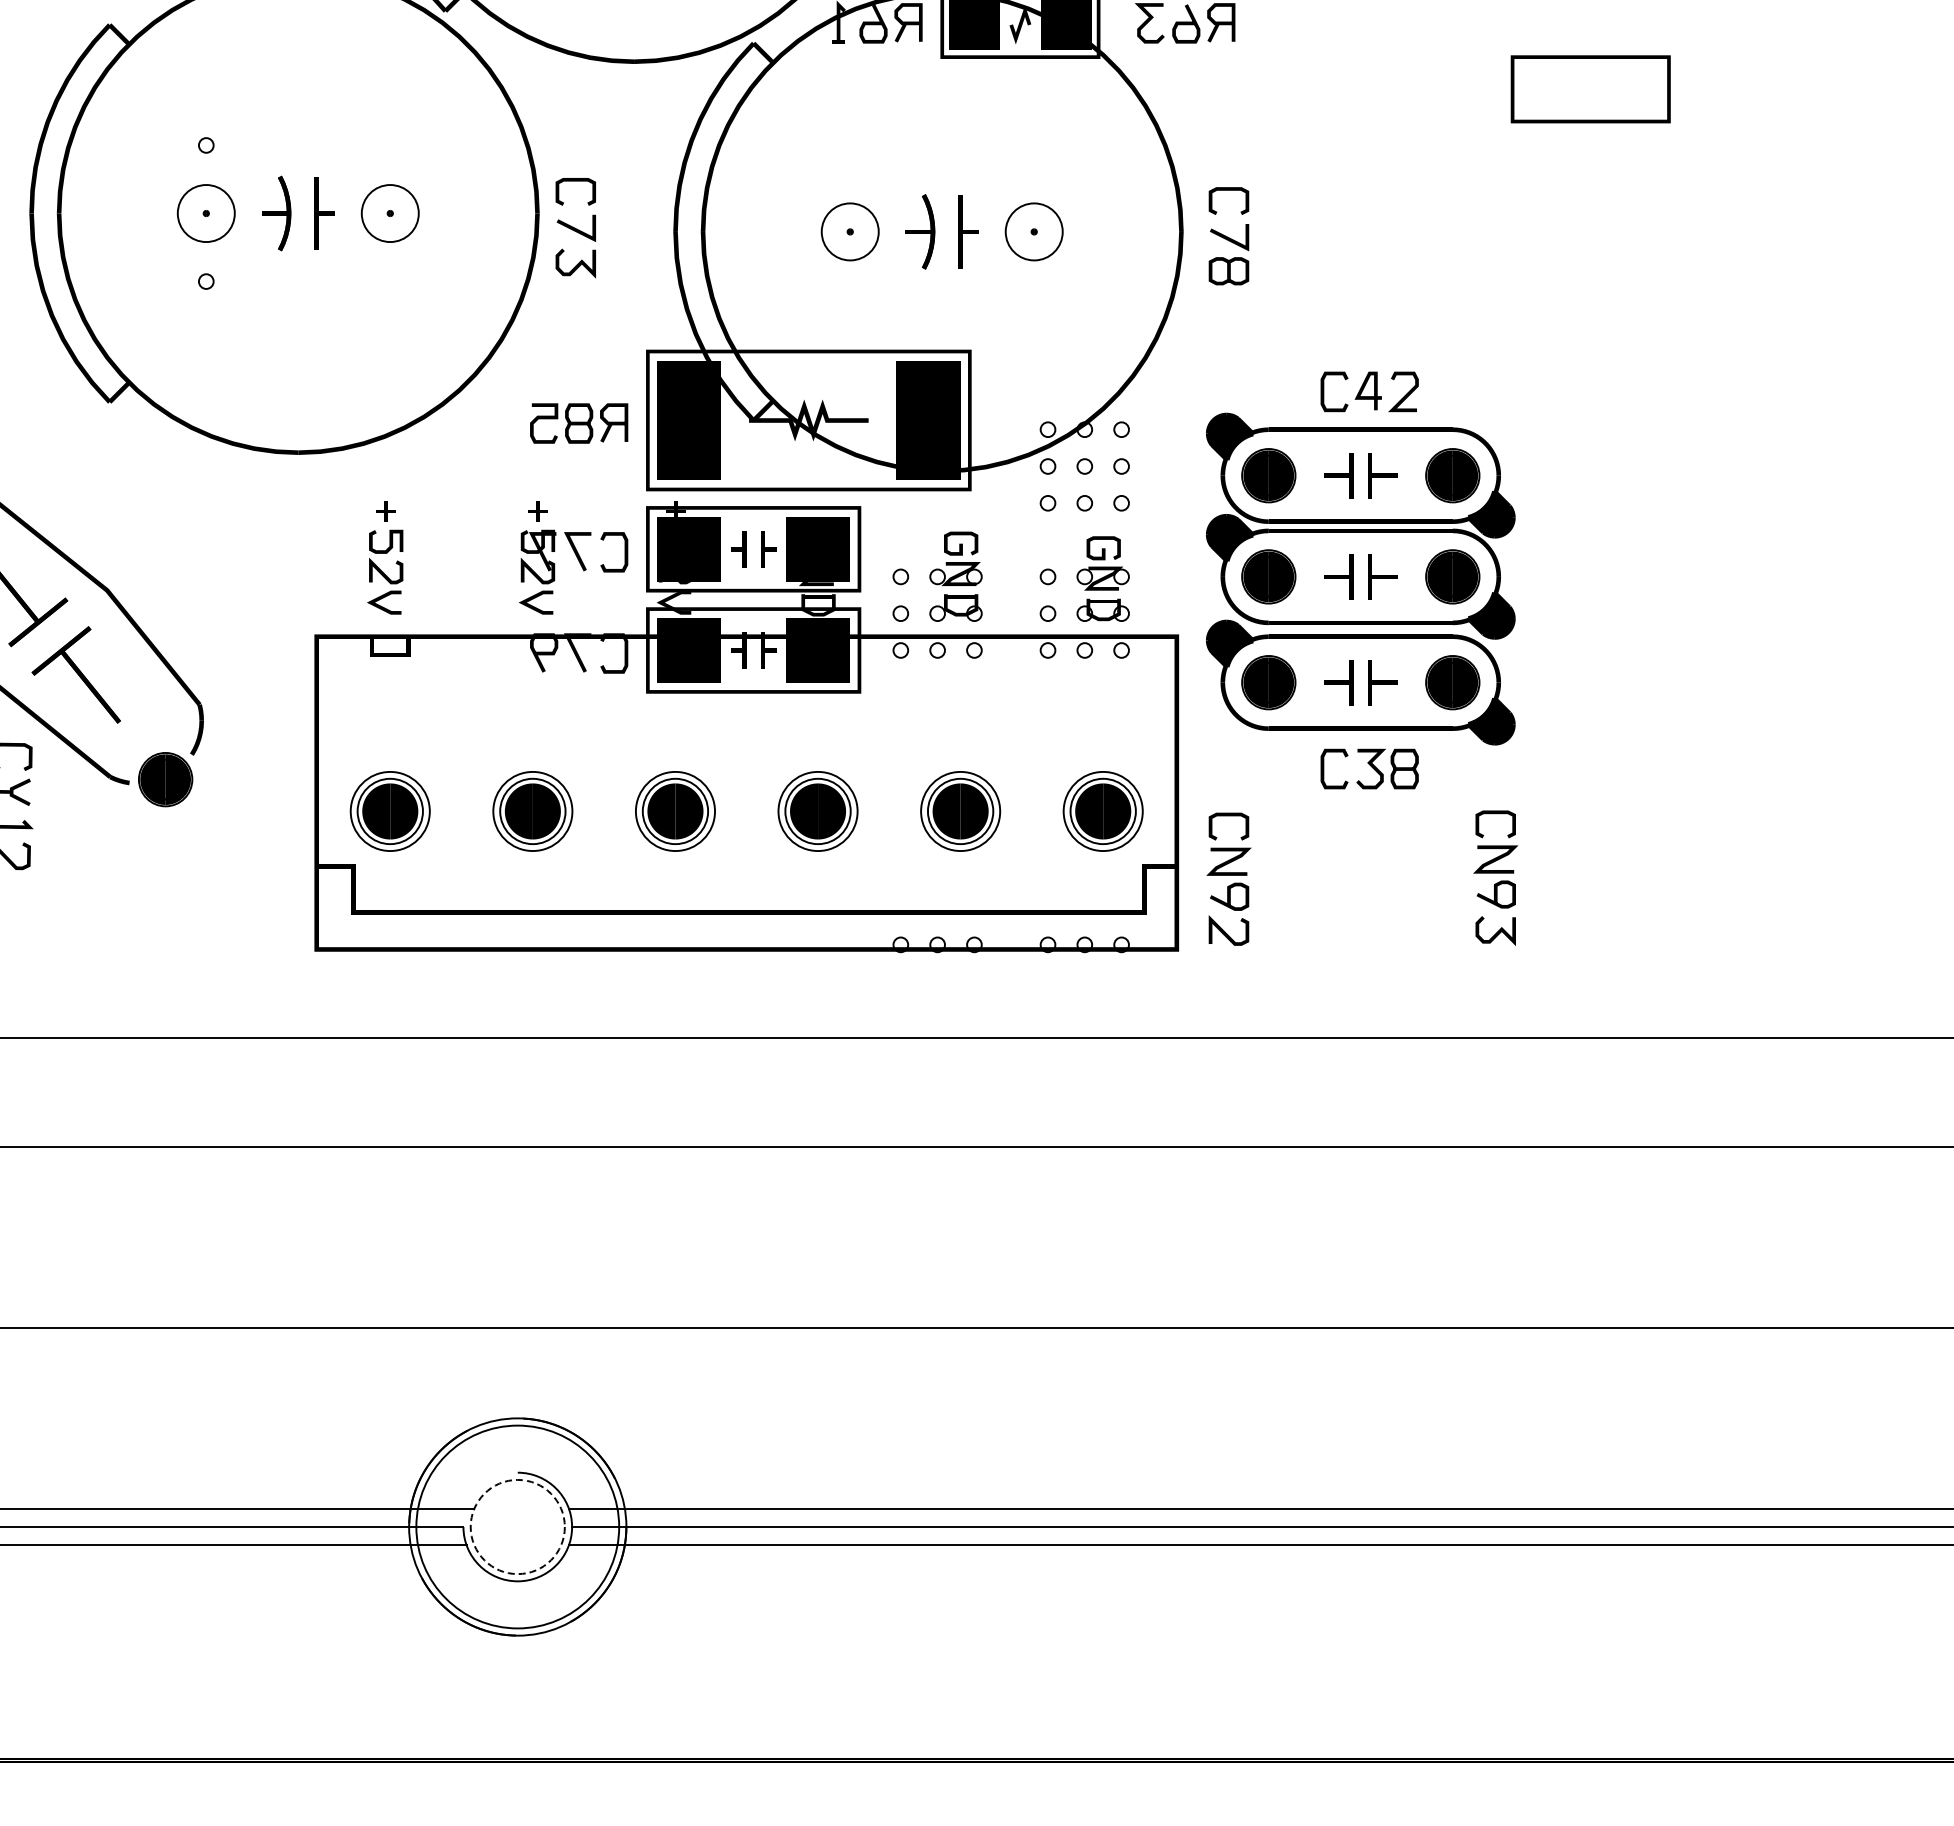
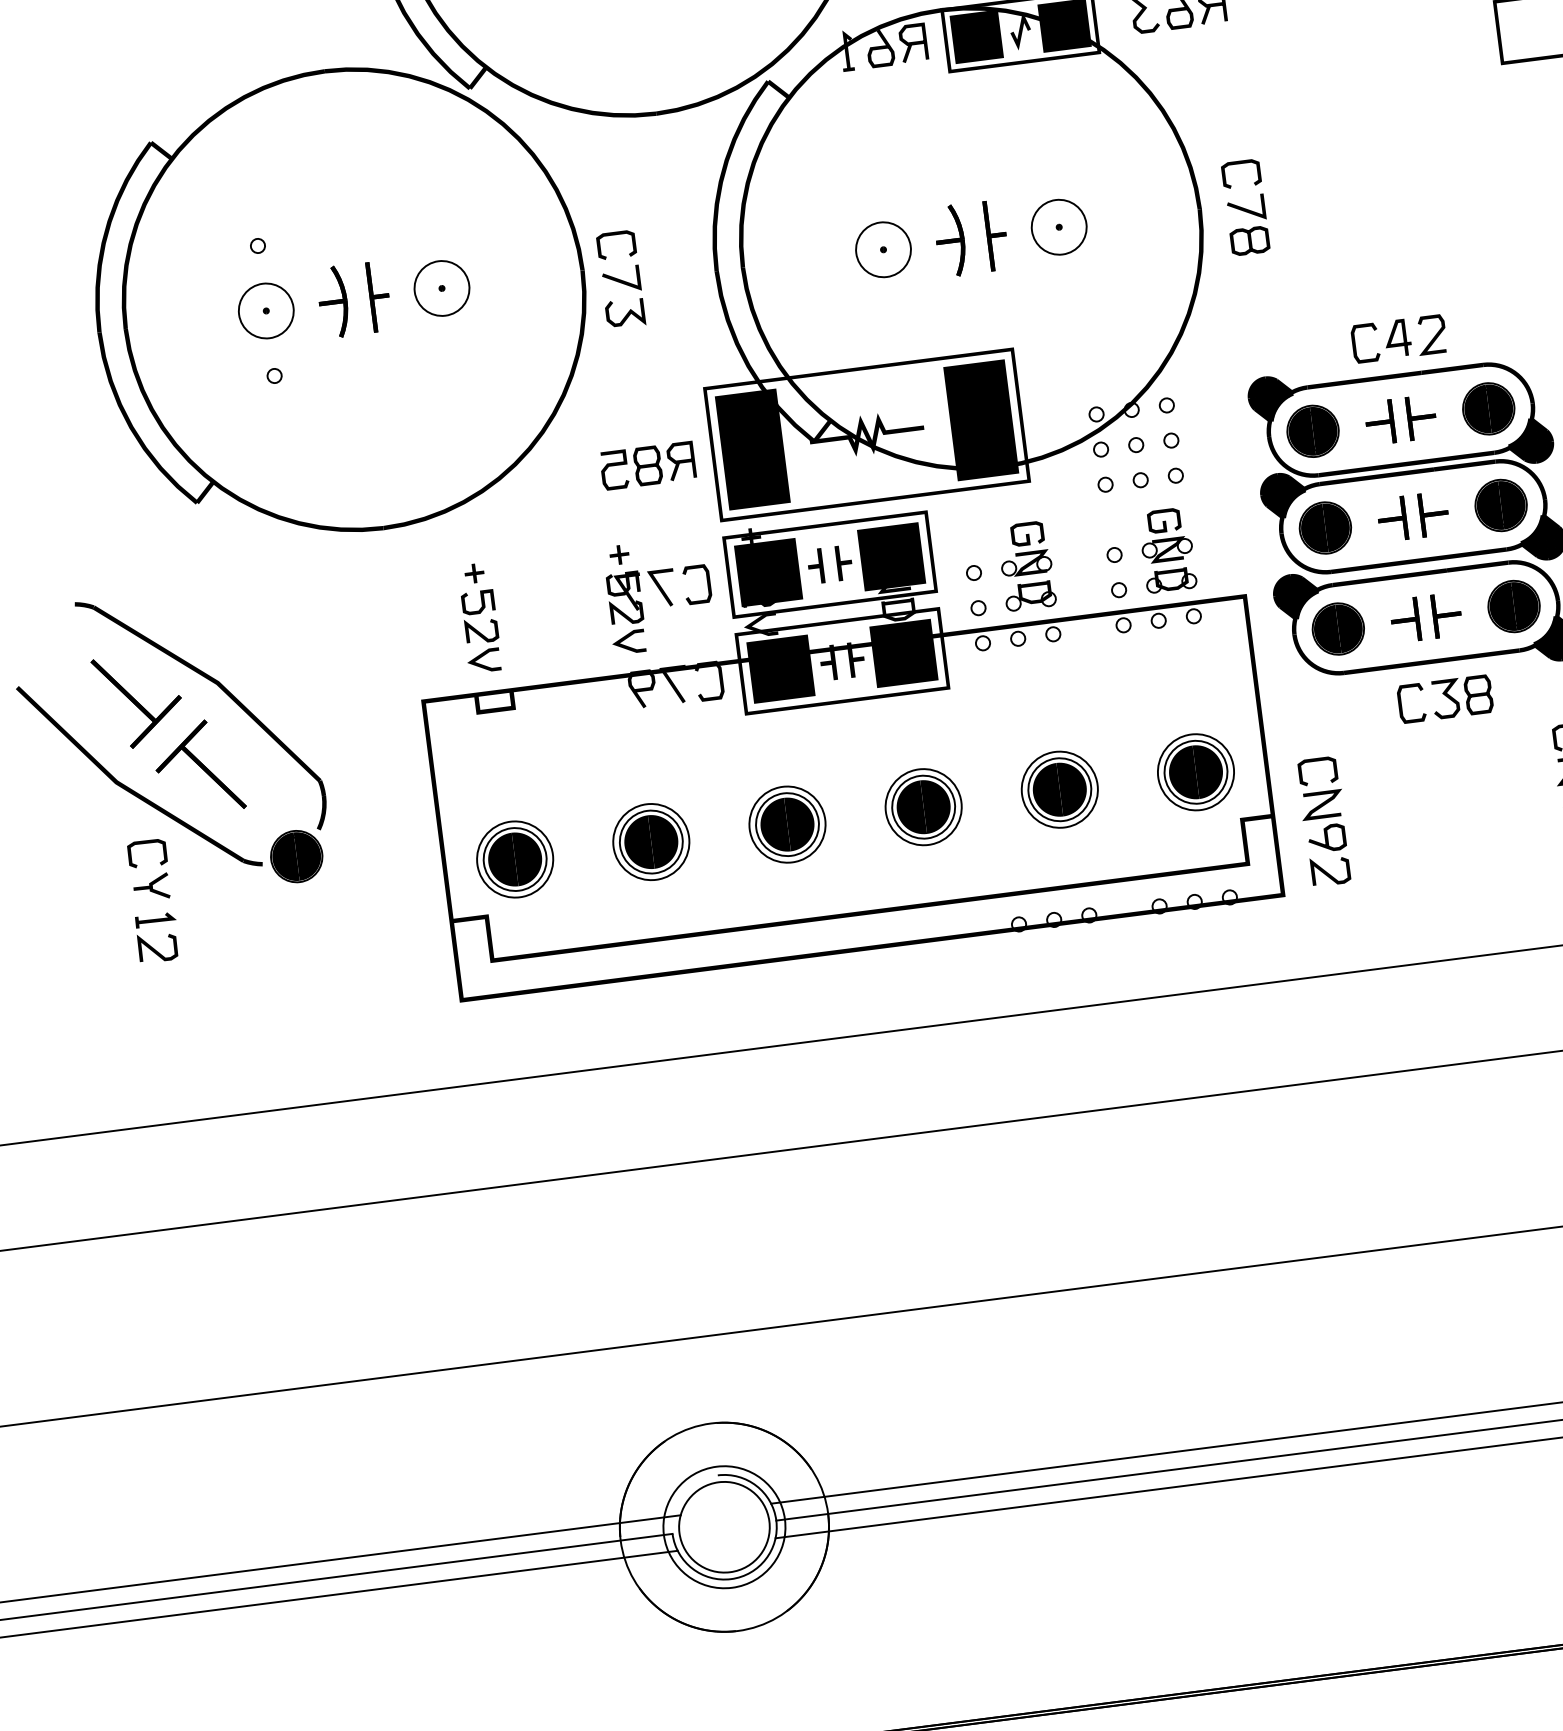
circle: (517, 1526) -> (724, 1526), dashed -> solid
circle: (517, 1526) -> (724, 1526), size x0.62

